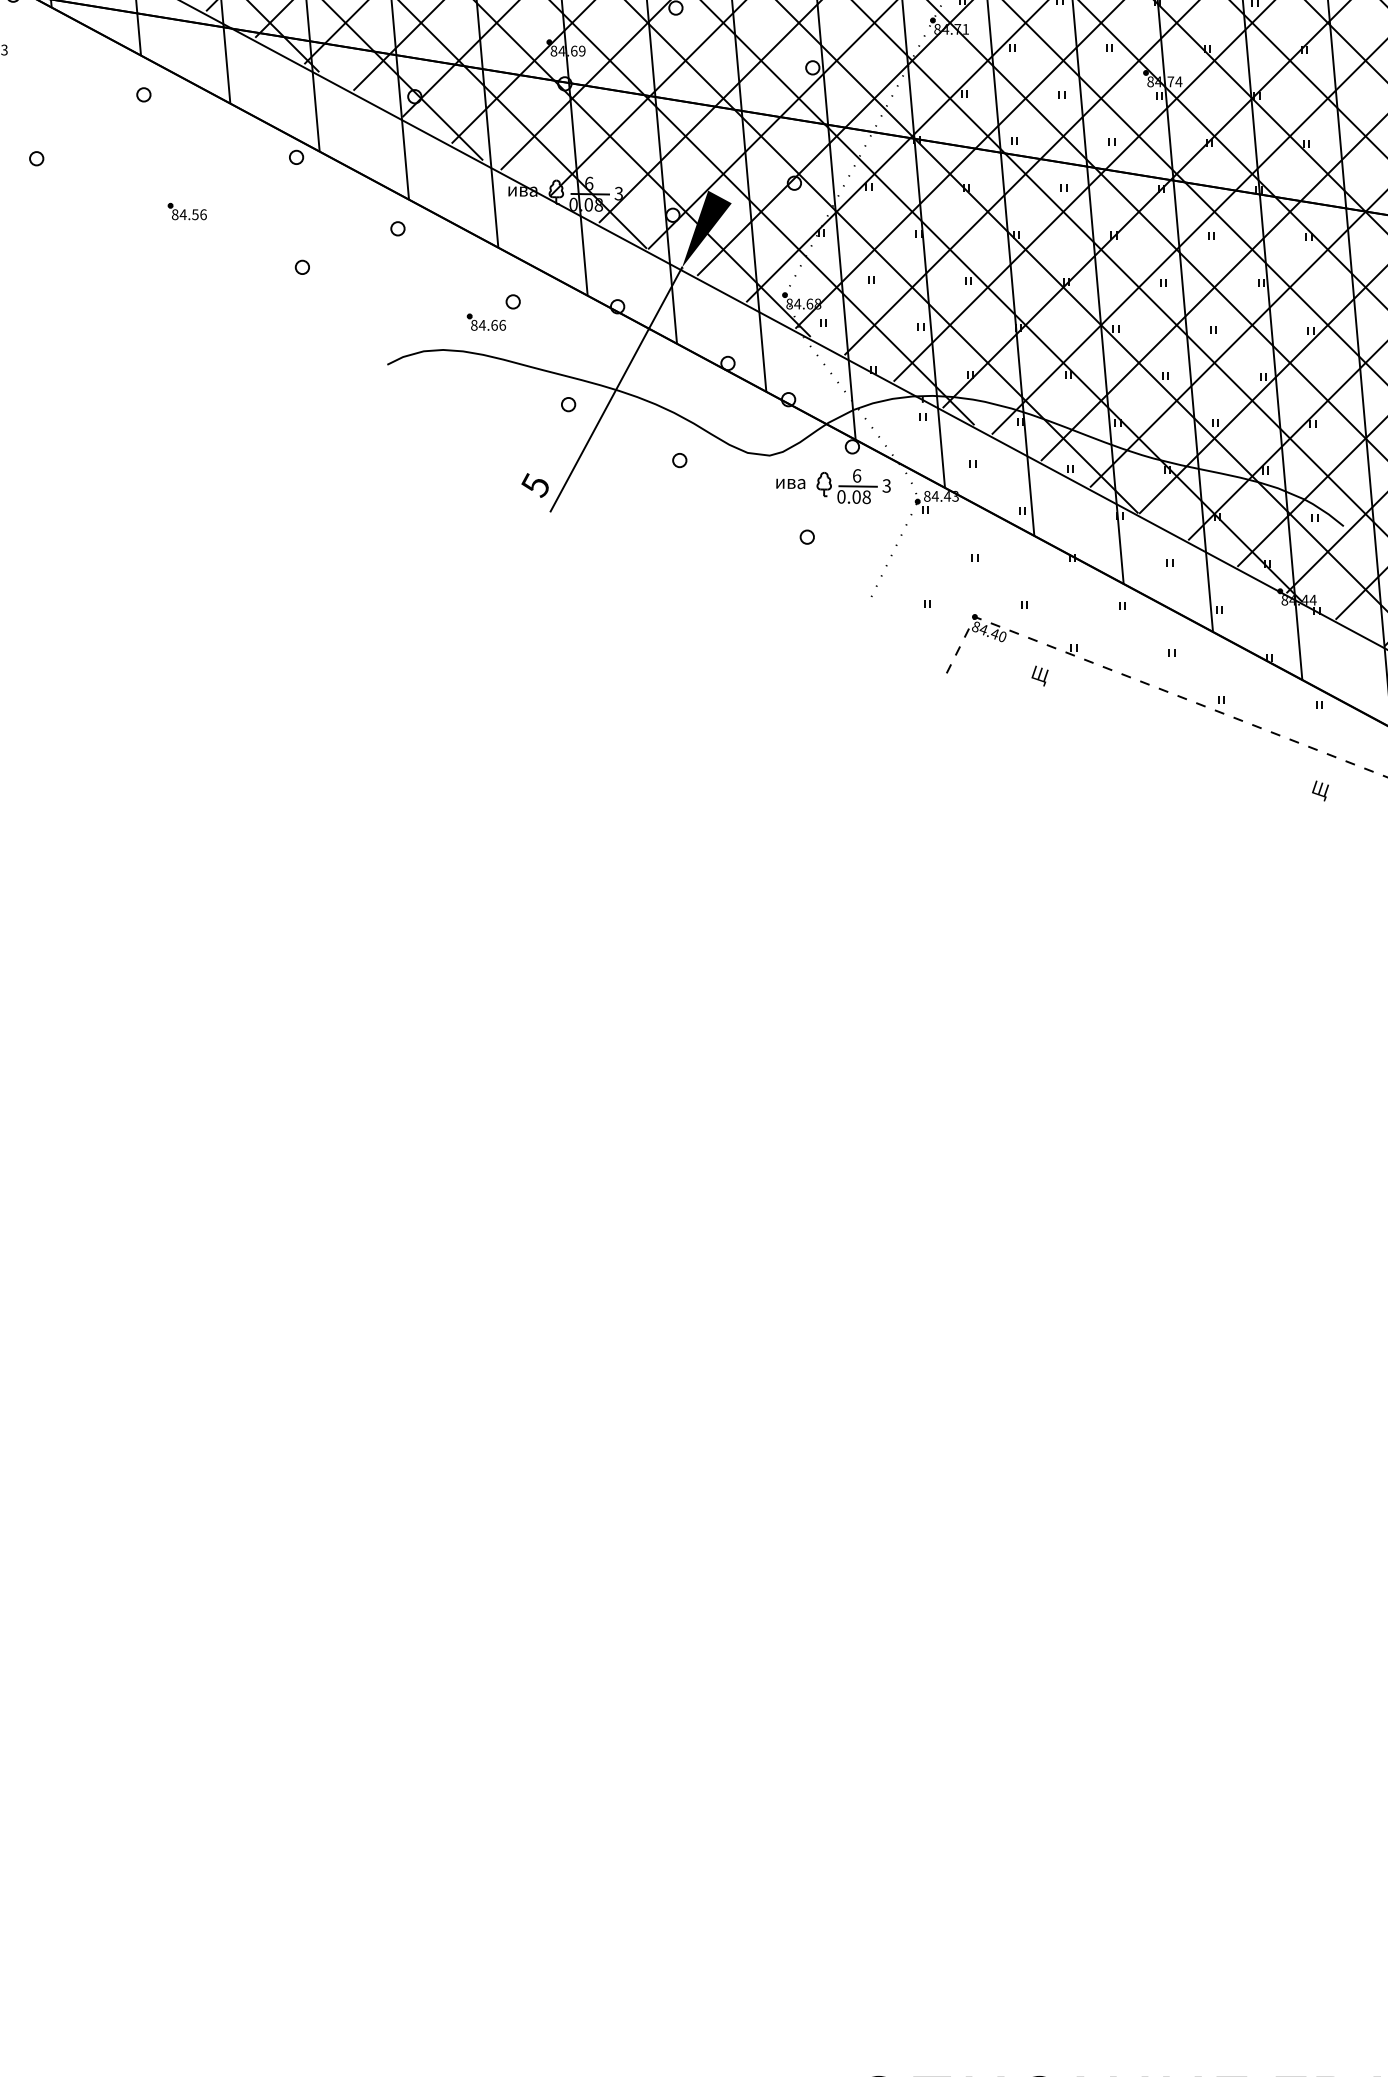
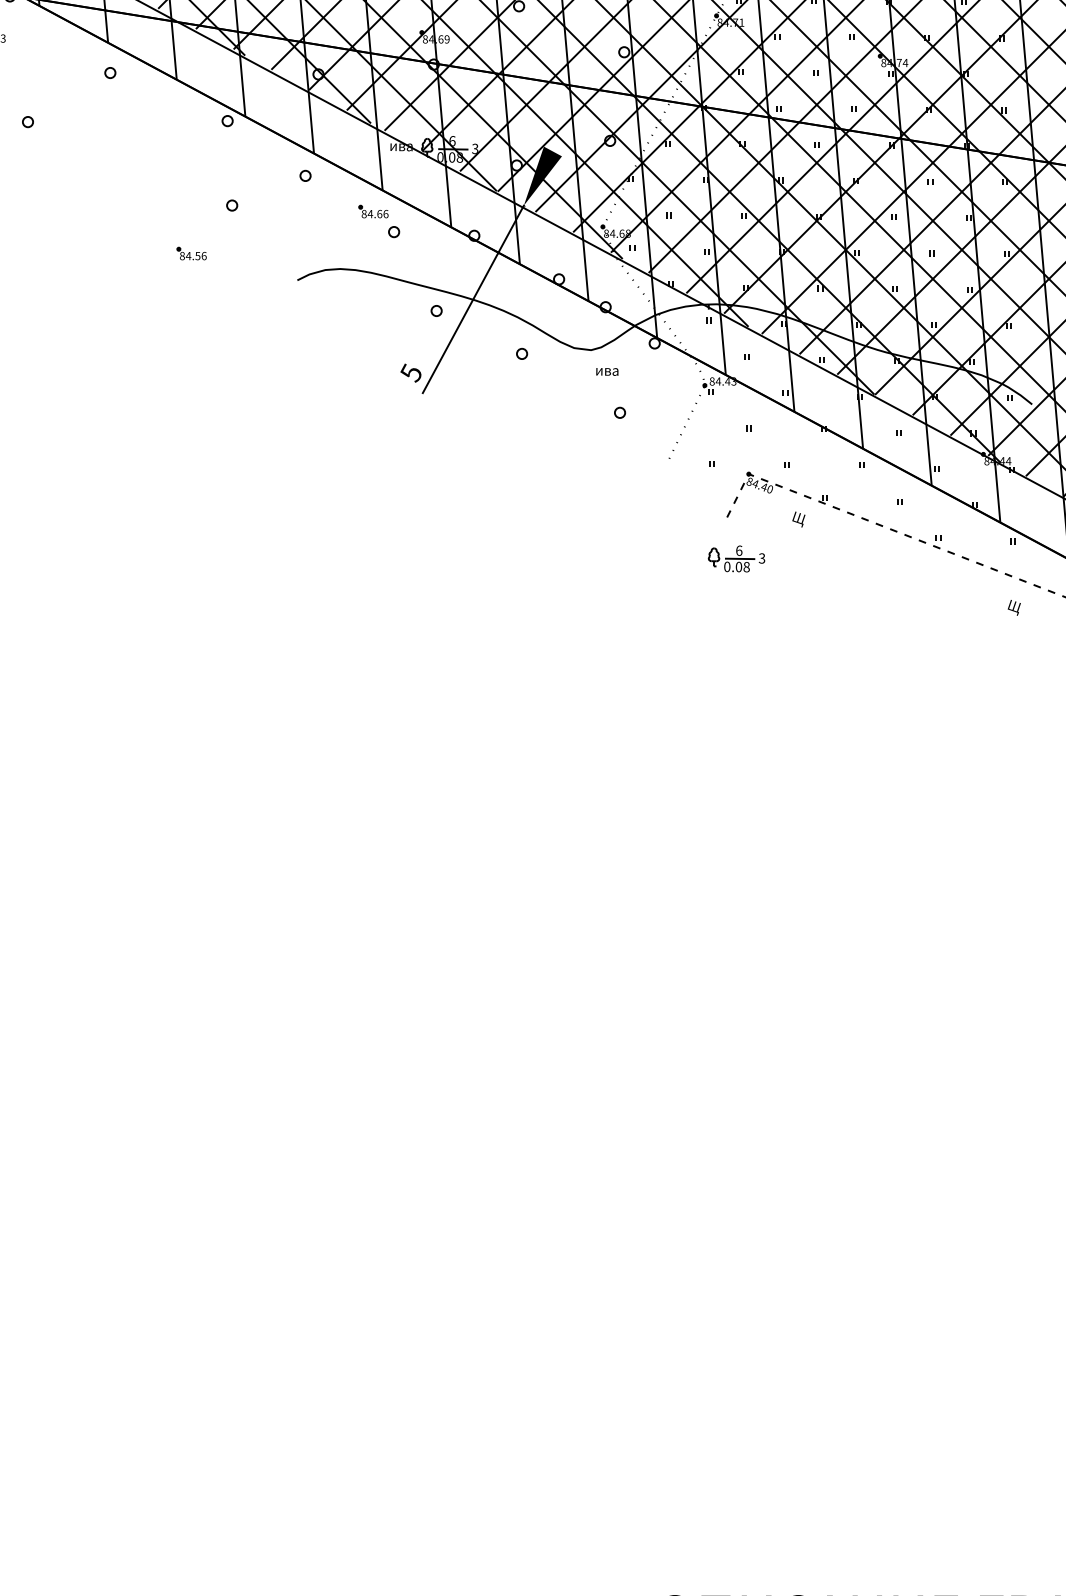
part: (187, 211) -> (191, 253), moved
part: (486, 321) -> (373, 211), moved
part: (853, 485) -> (736, 558), moved

